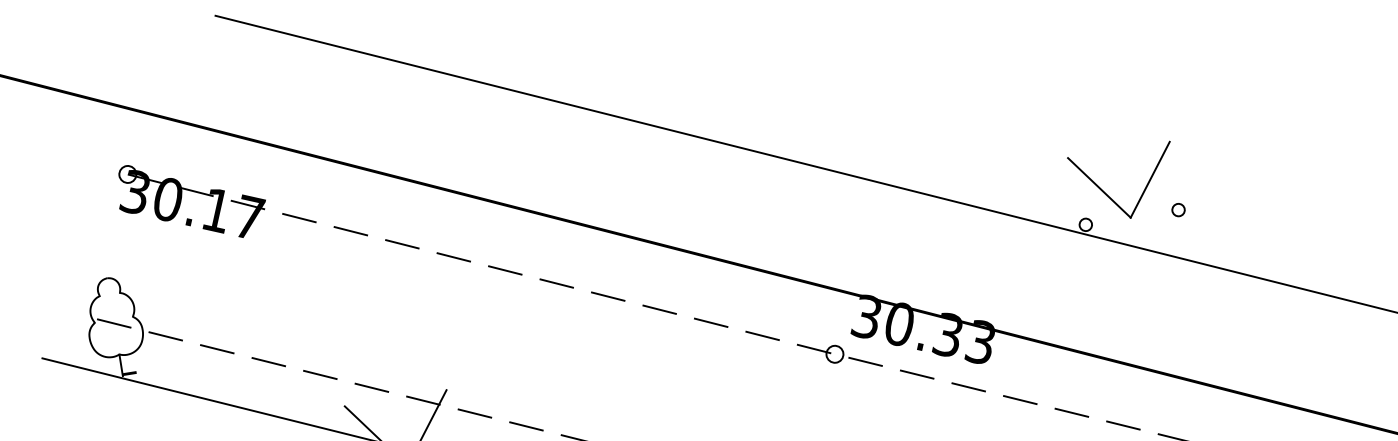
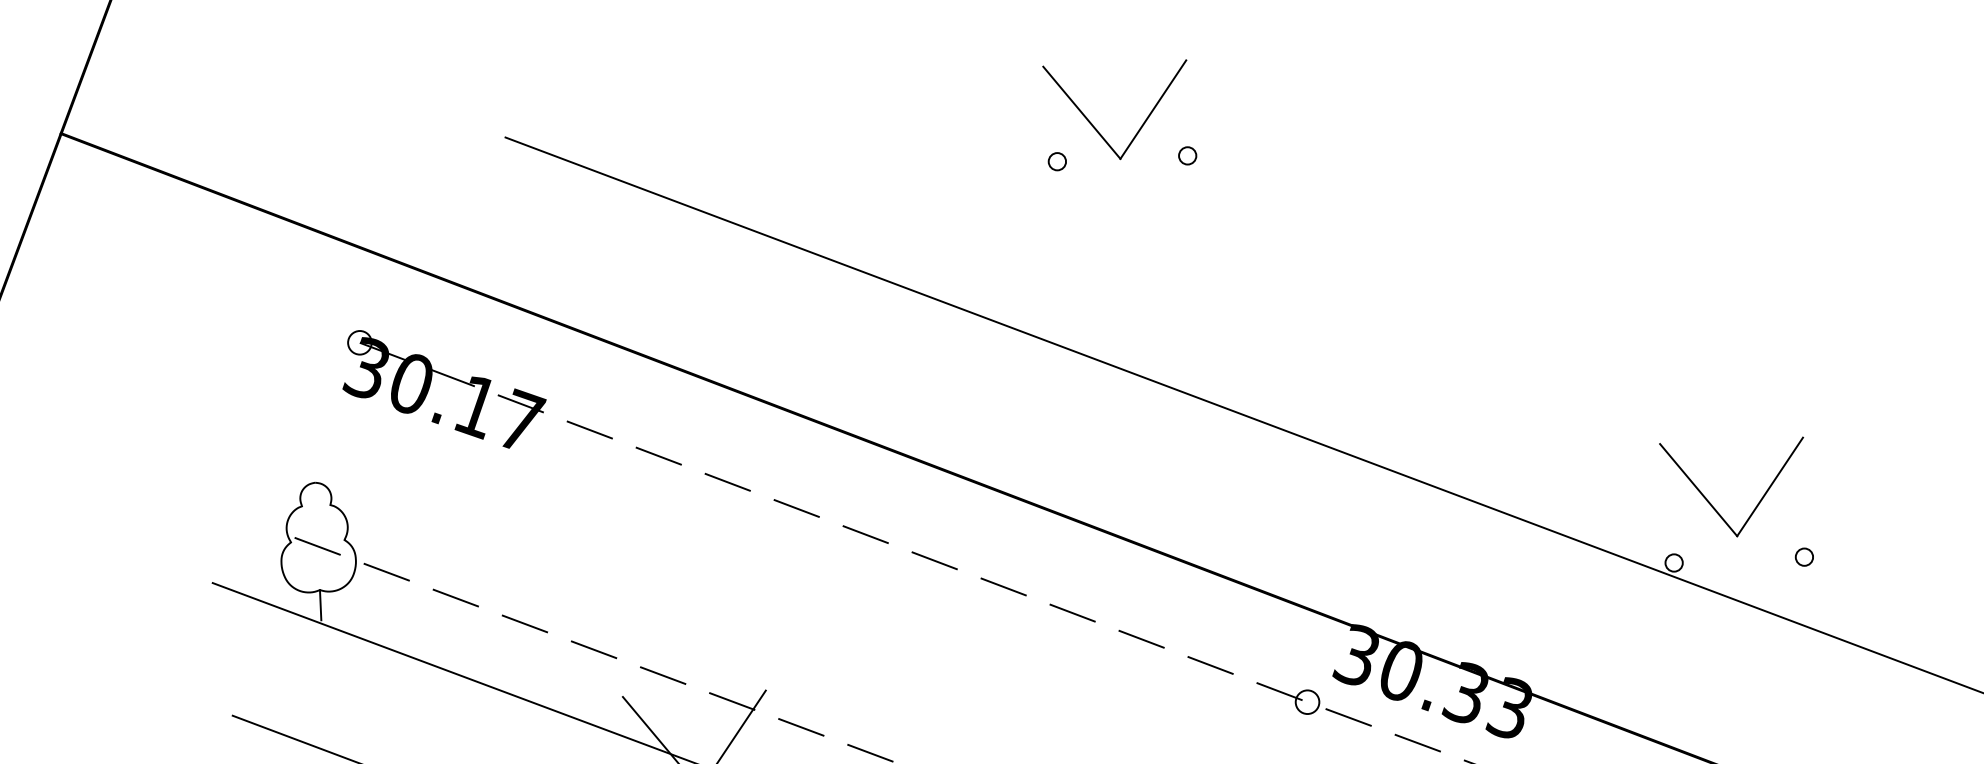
part: (1109, 196) -> (1711, 503), moved
fill: (129, 373) -> (330, 617), removed

